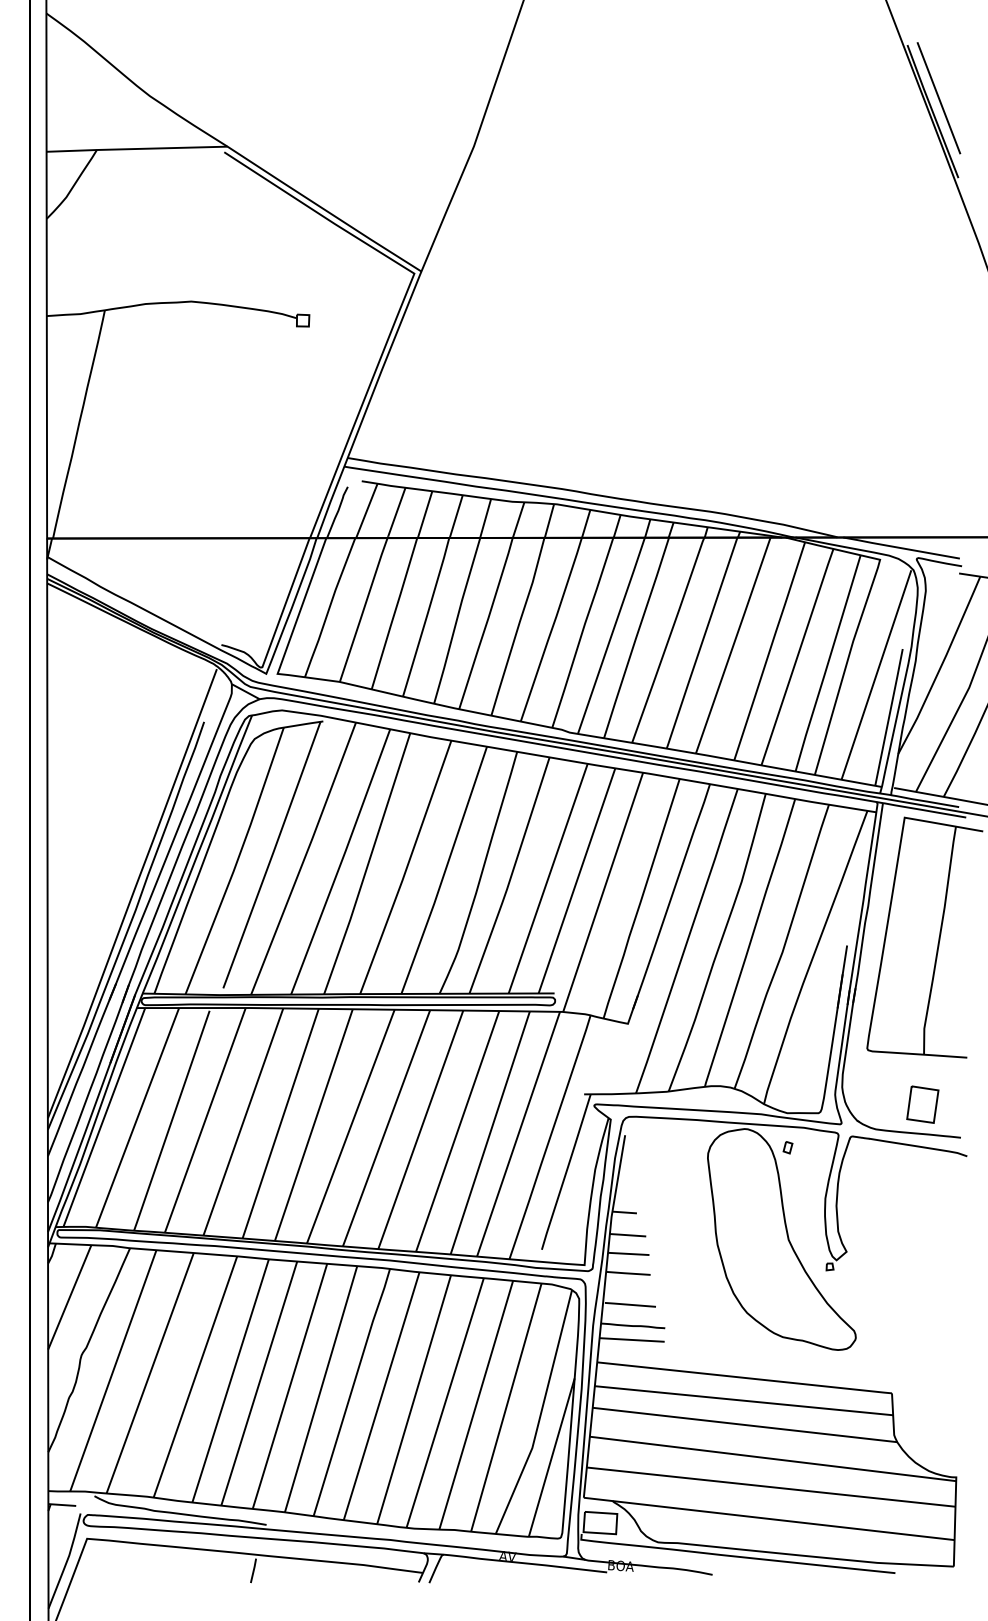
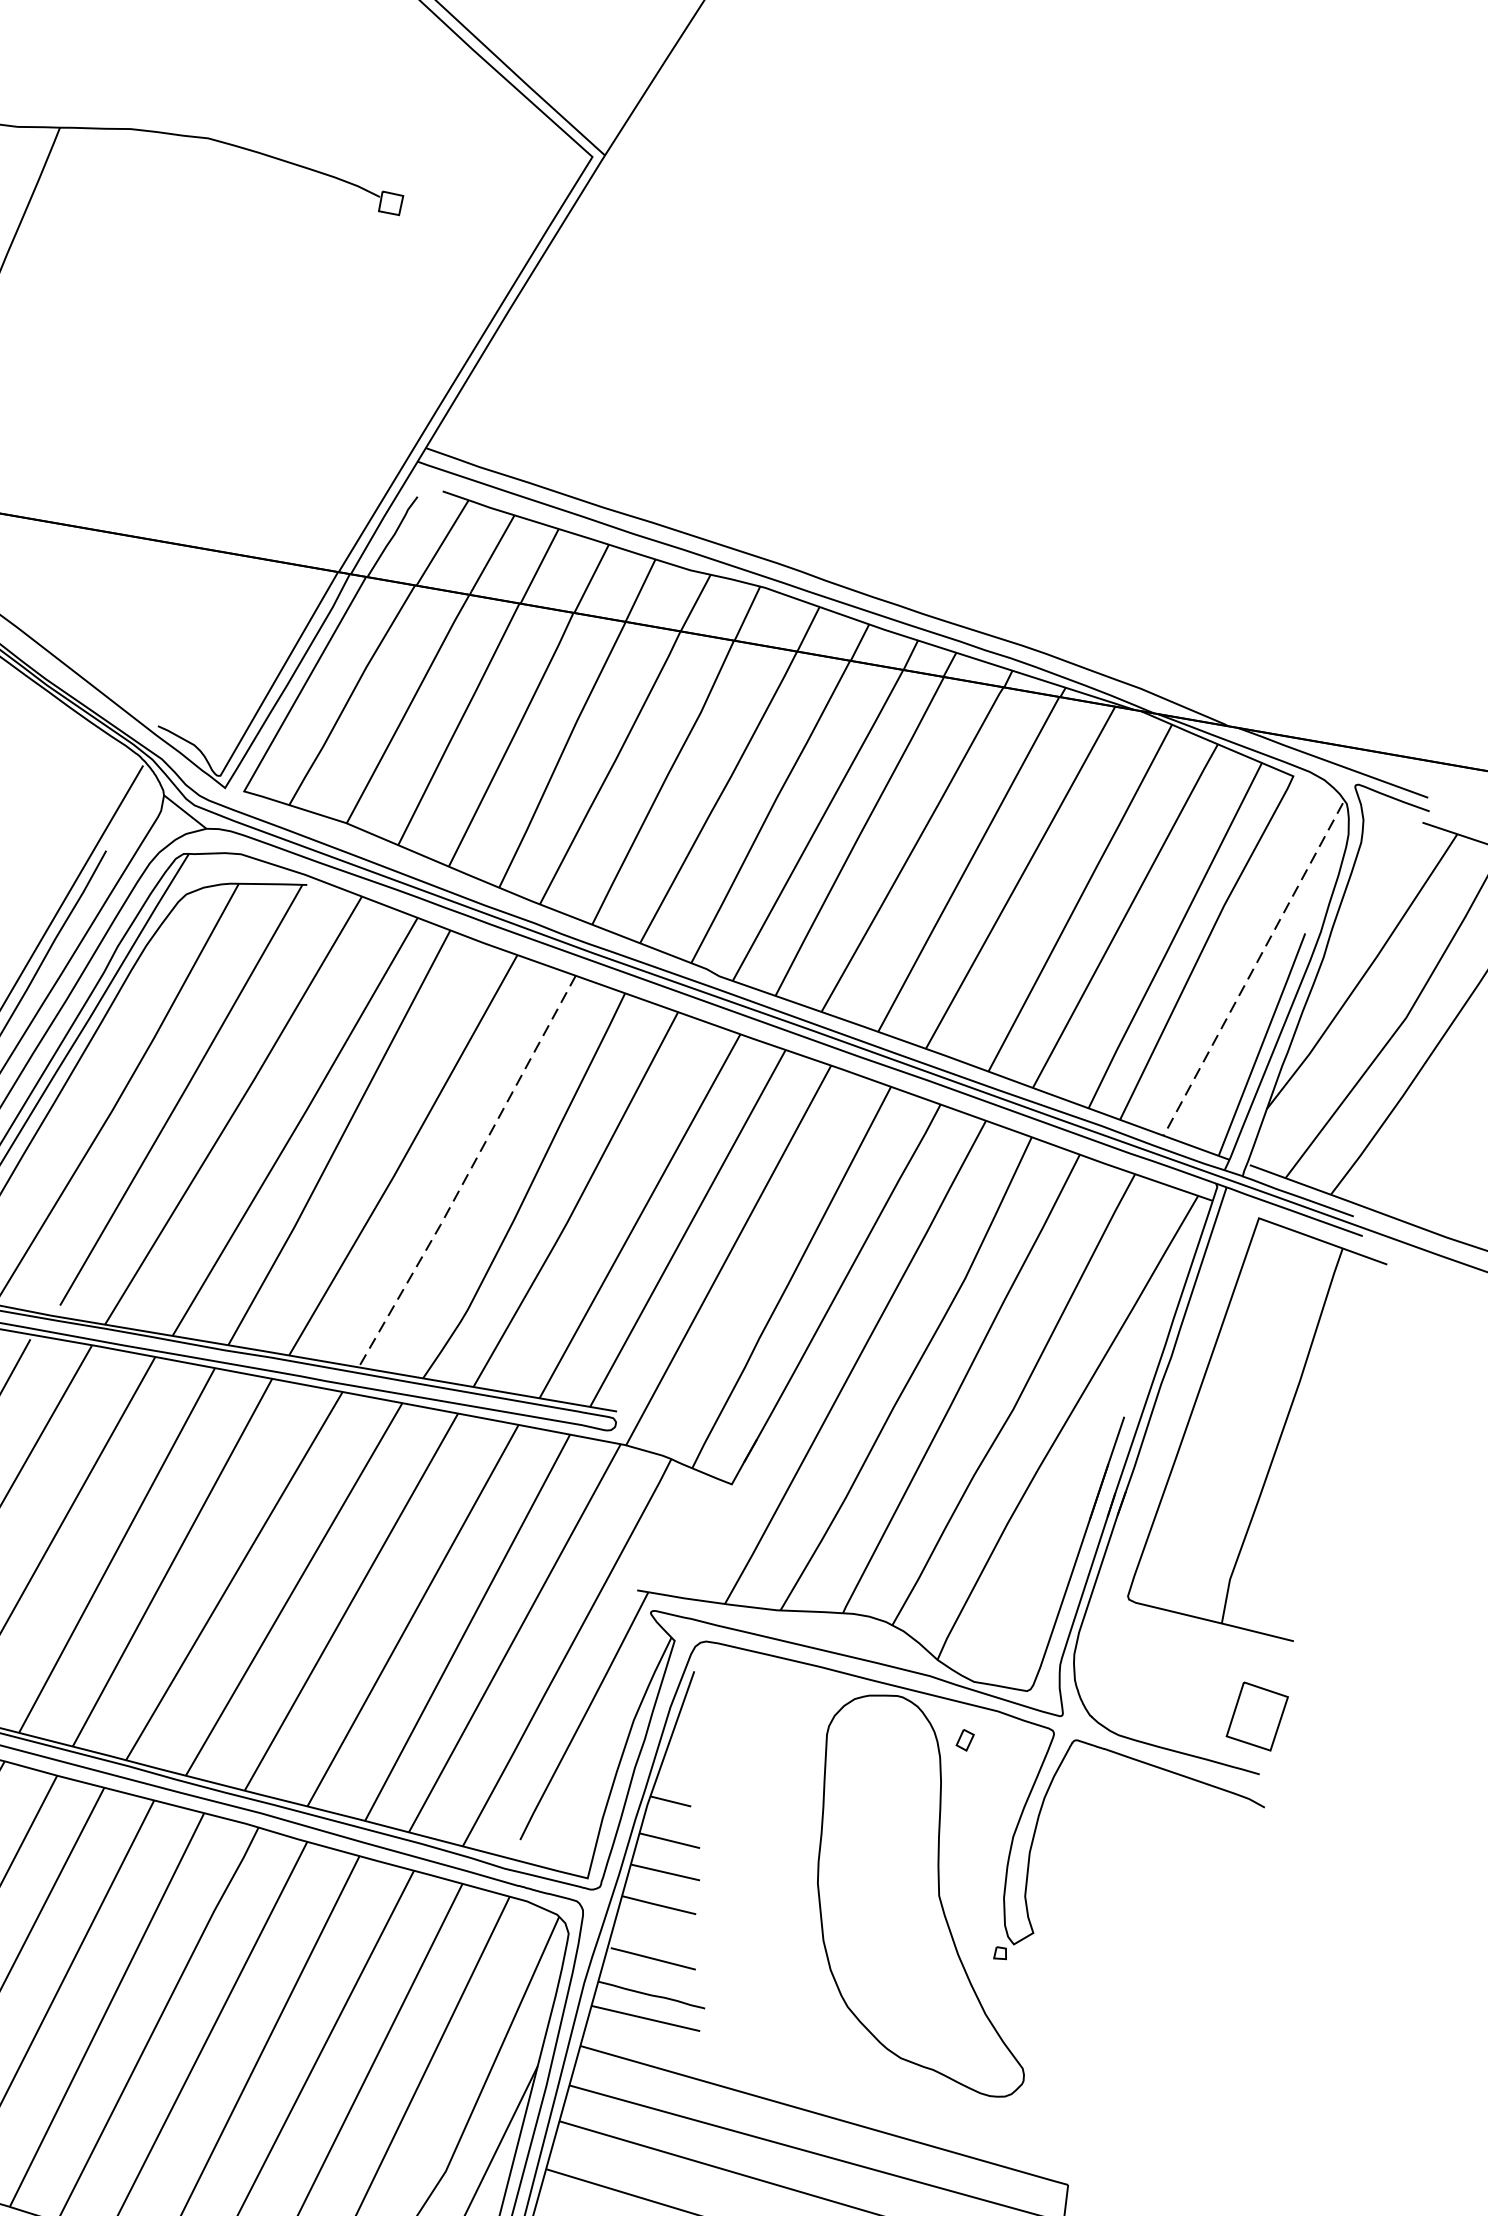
line: (876, 675) -> (1253, 970), solid -> dashed
line: (445, 871) -> (469, 1173), solid -> dashed
part: (922, 1104) -> (1256, 1716), moved

